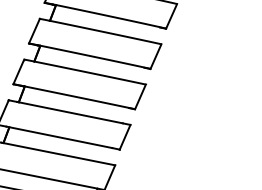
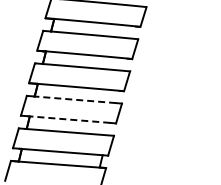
line: (69, 112) -> (74, 99), solid -> dashed
line: (58, 137) -> (68, 119), solid -> dashed

